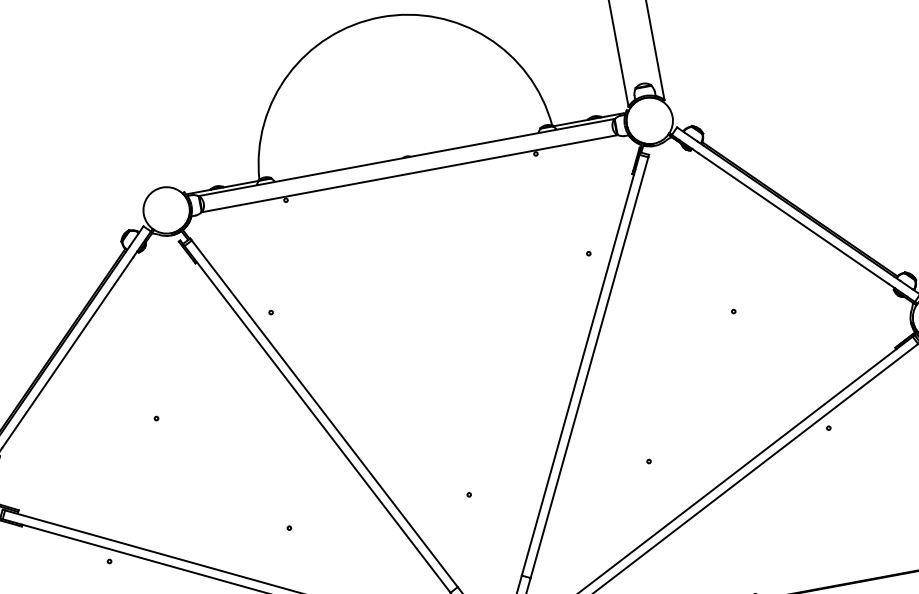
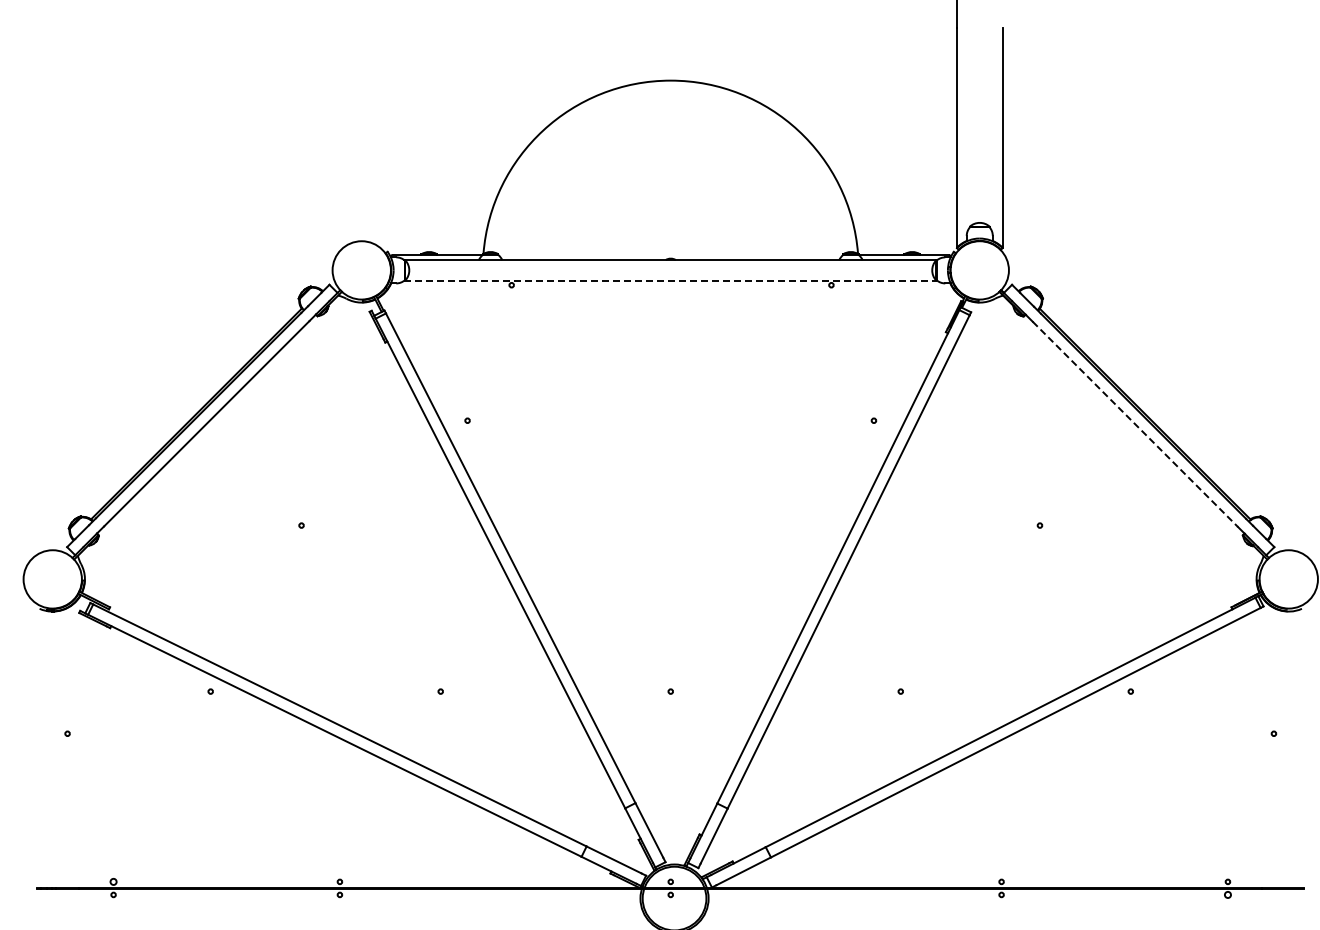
line: (409, 173) -> (670, 280), solid -> dashed
line: (793, 218) -> (1135, 424), solid -> dashed

